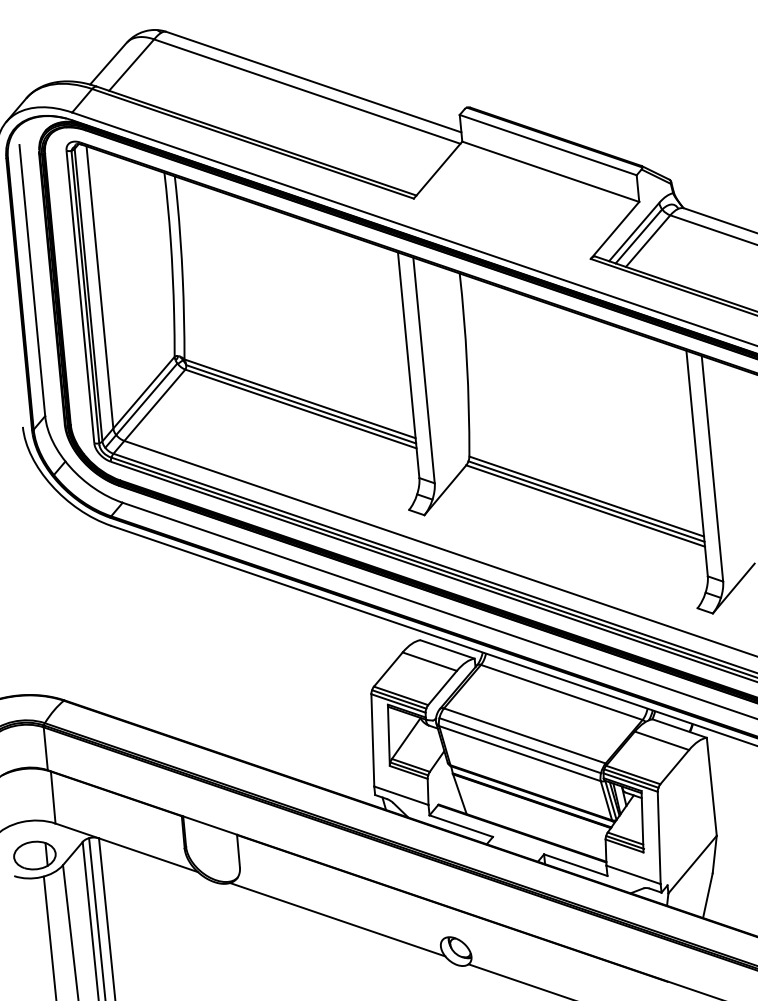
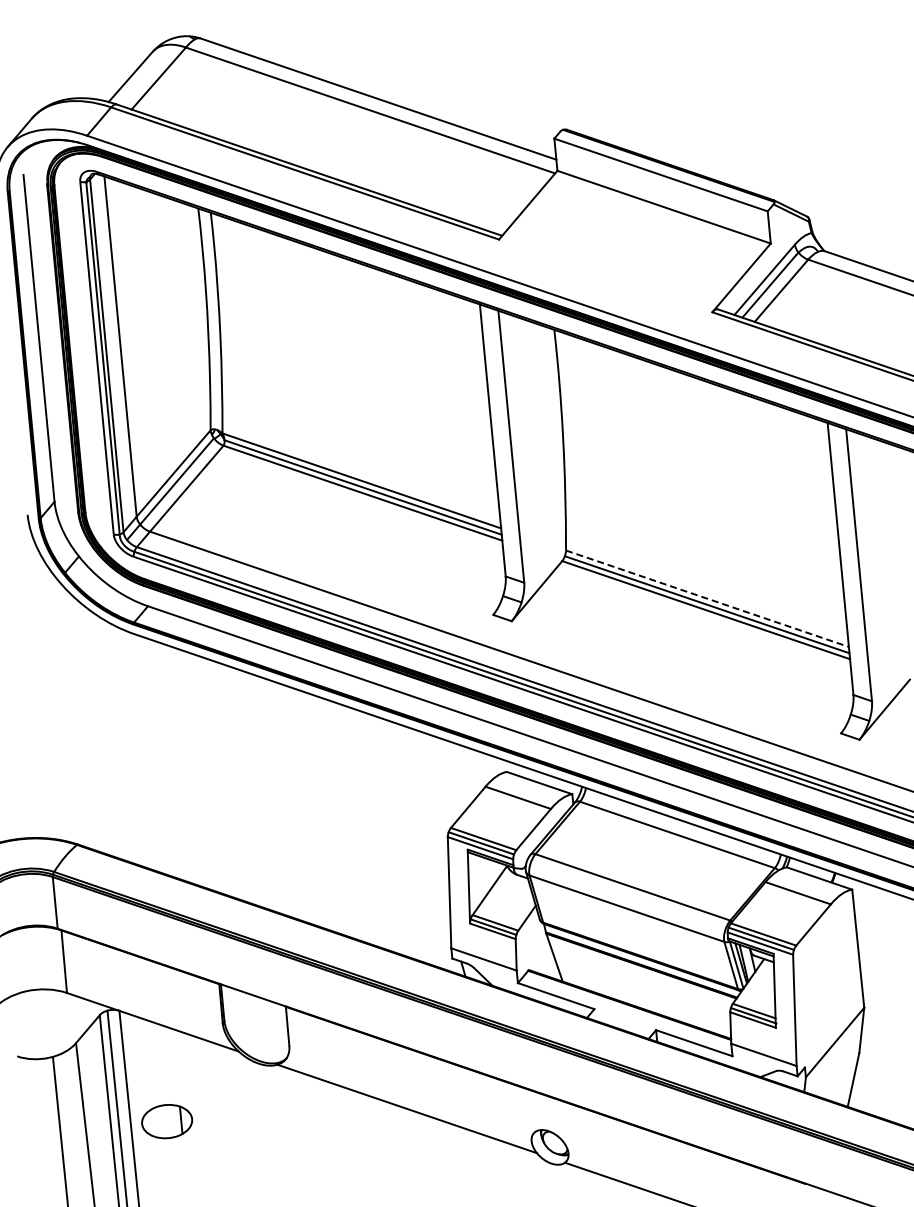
line: (586, 496) -> (707, 598), solid -> dashed
line: (519, 745) -> (626, 898), removed
part: (35, 855) -> (167, 1121), moved

